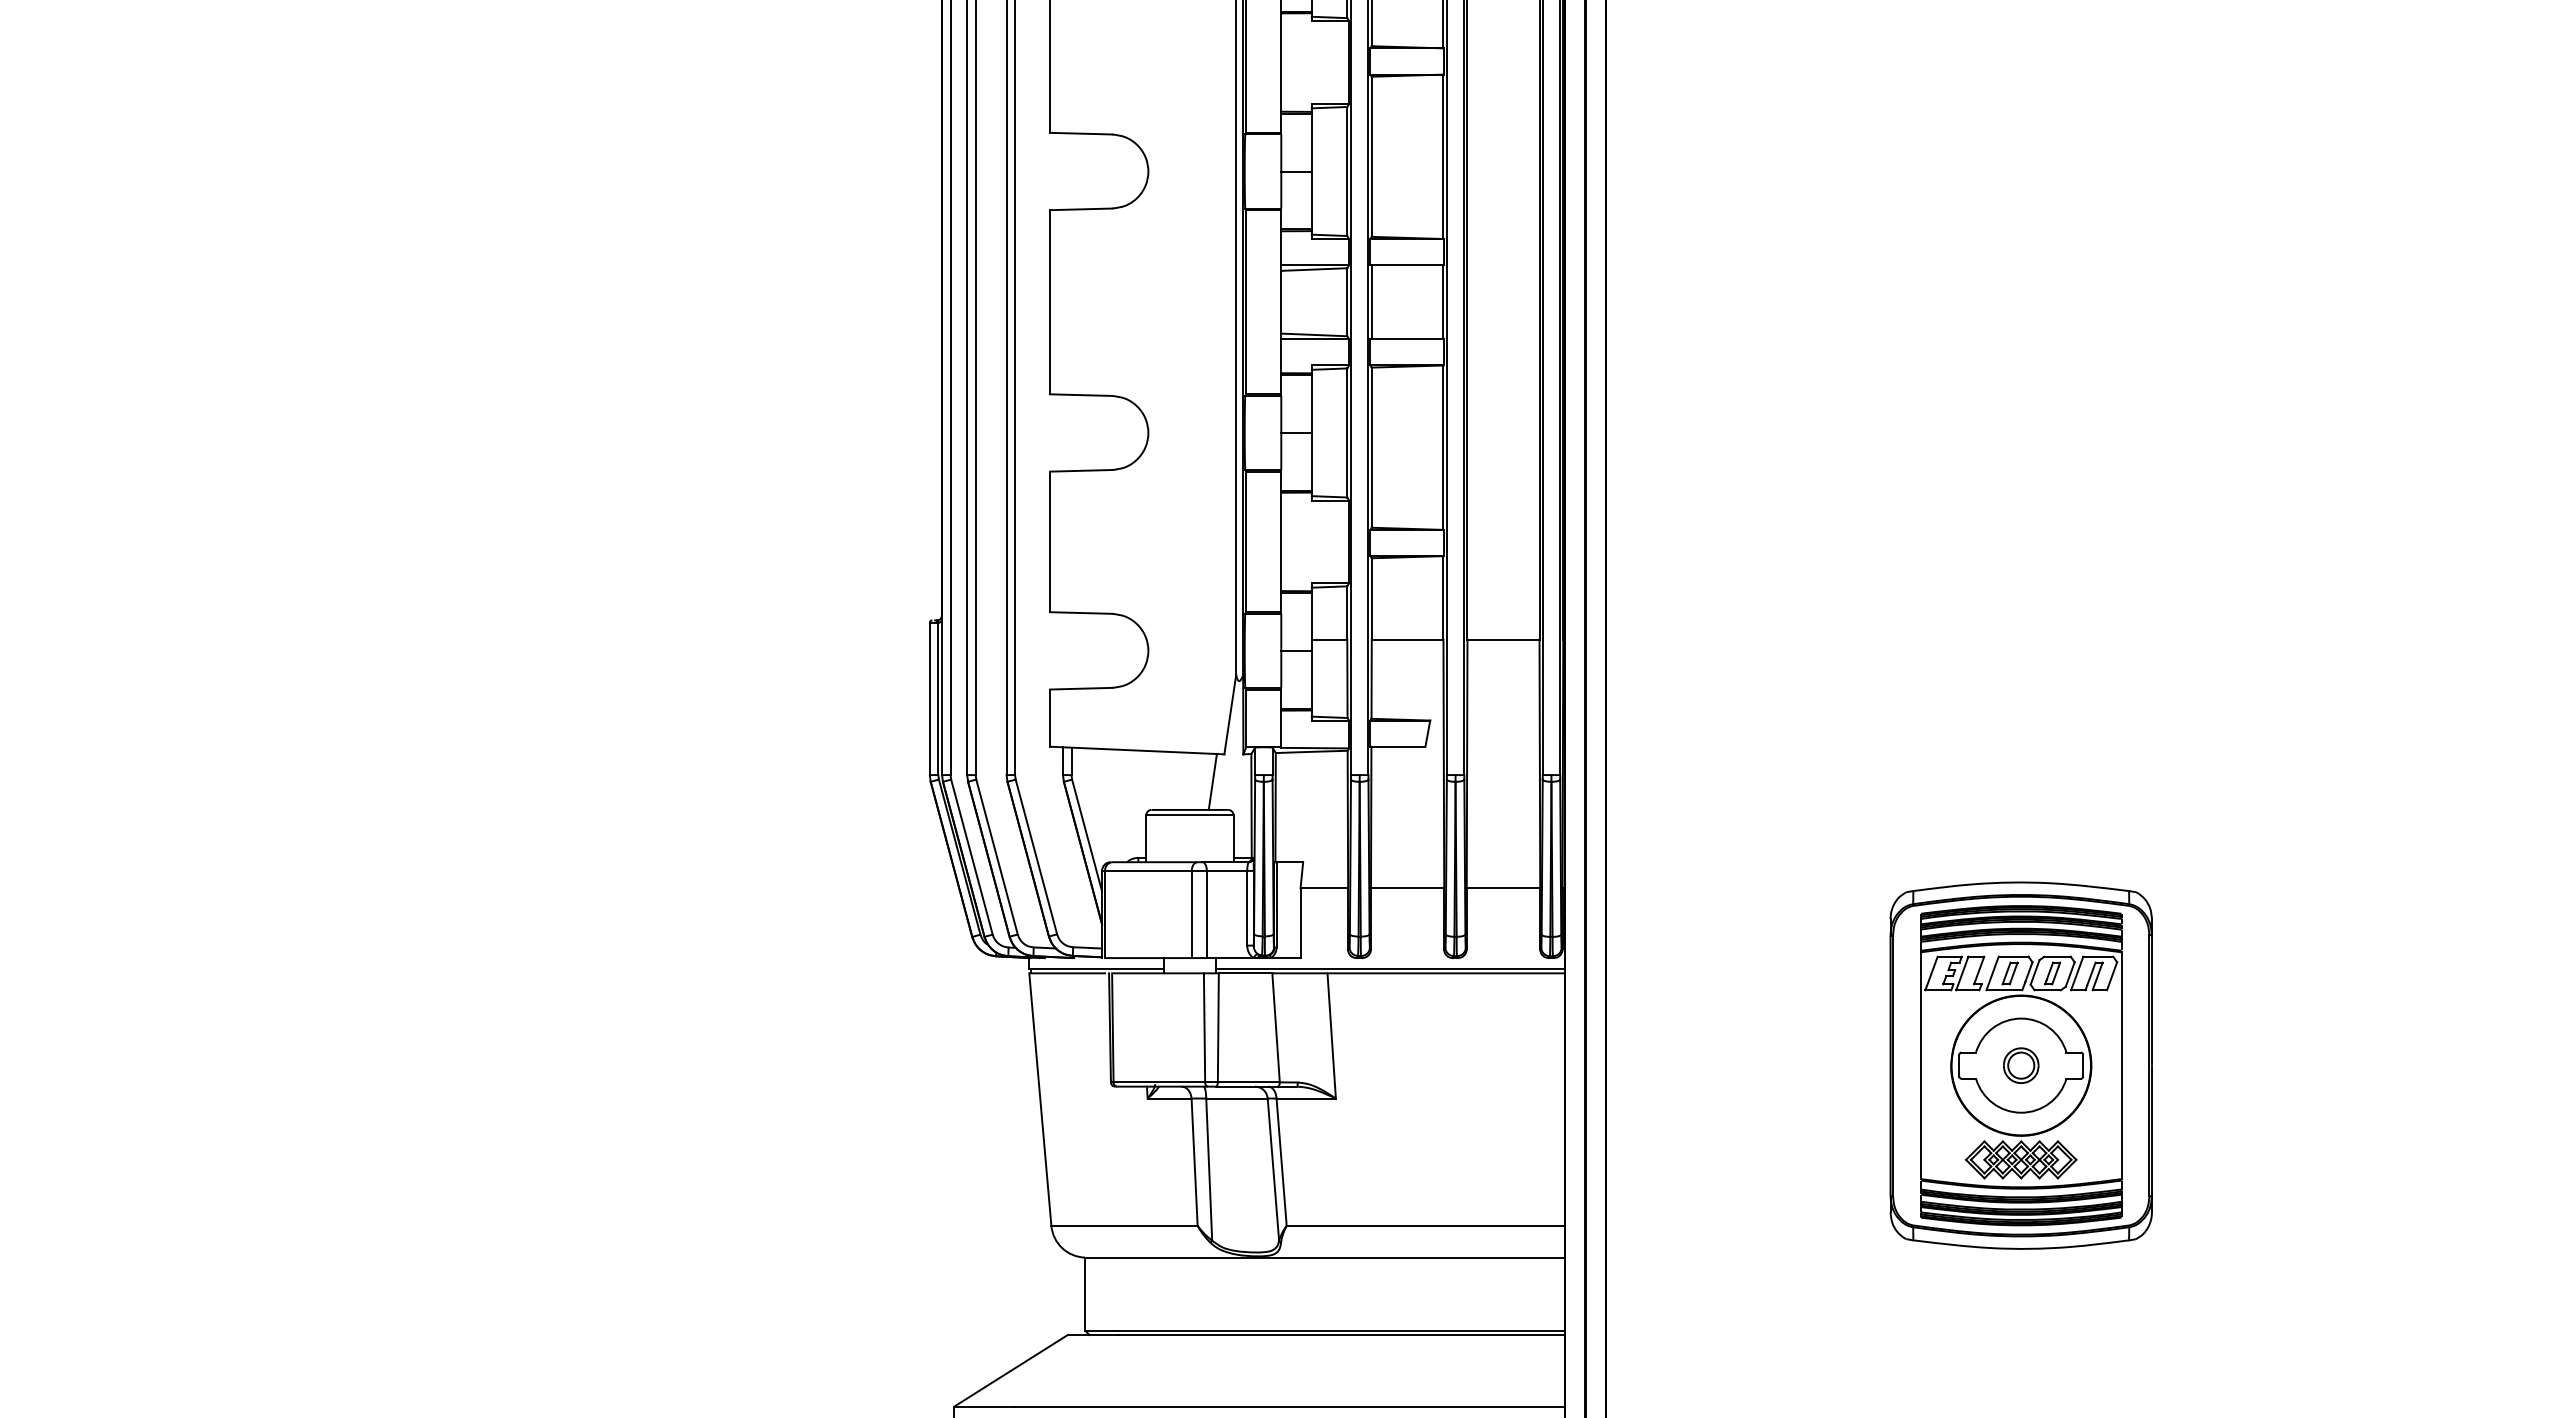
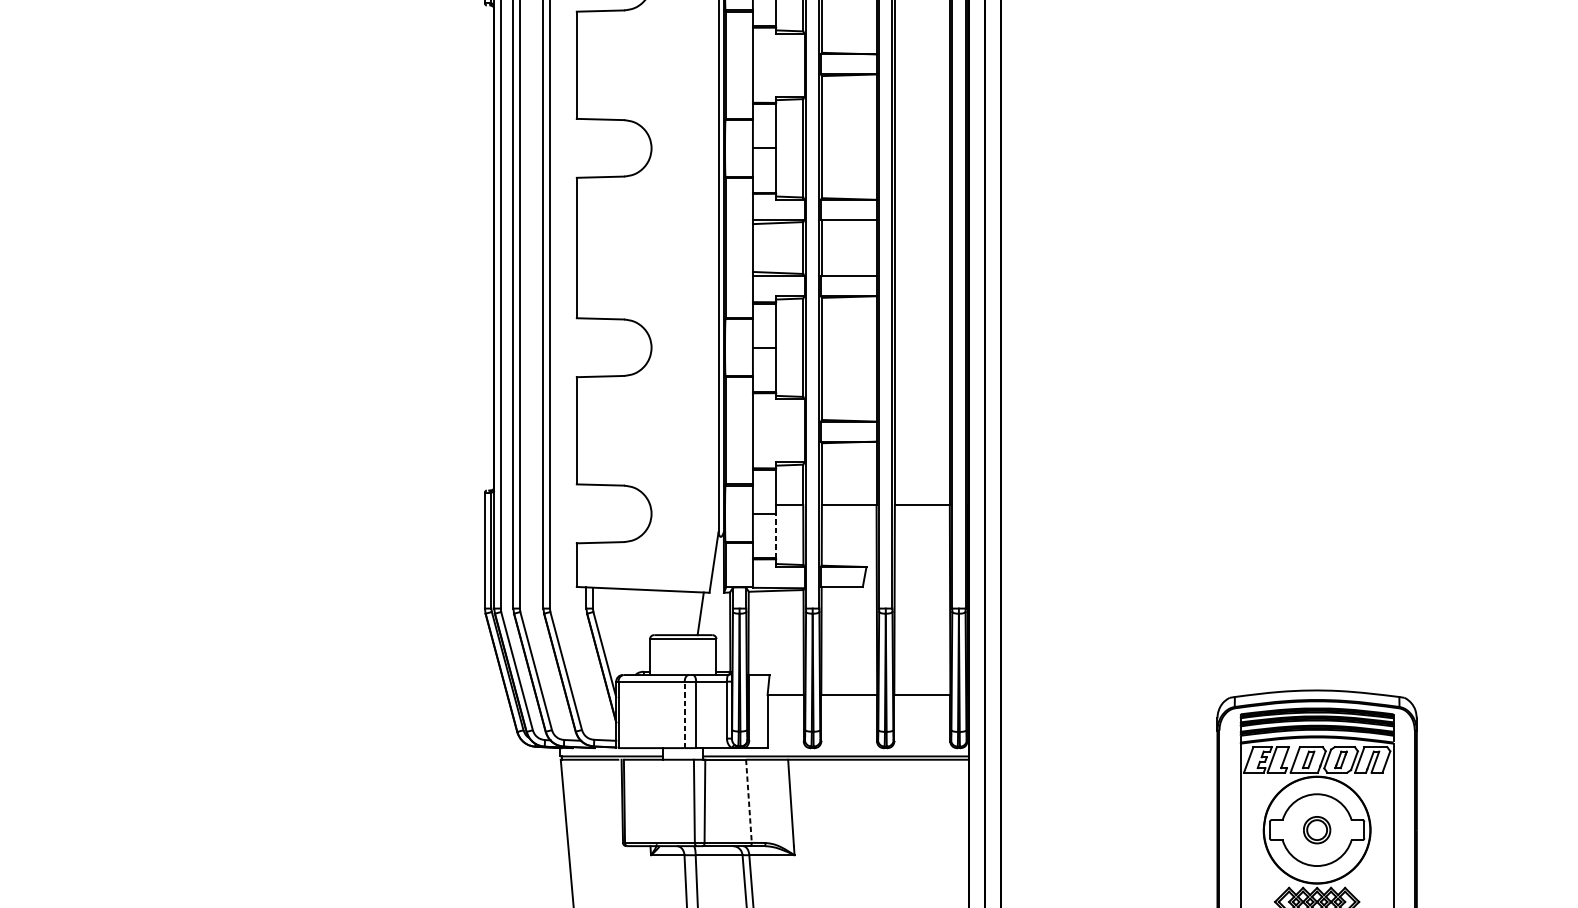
line: (1311, 679) -> (775, 535), solid -> dashed
line: (1191, 914) -> (684, 714), solid -> dashed
line: (1276, 1027) -> (749, 801), solid -> dashed

